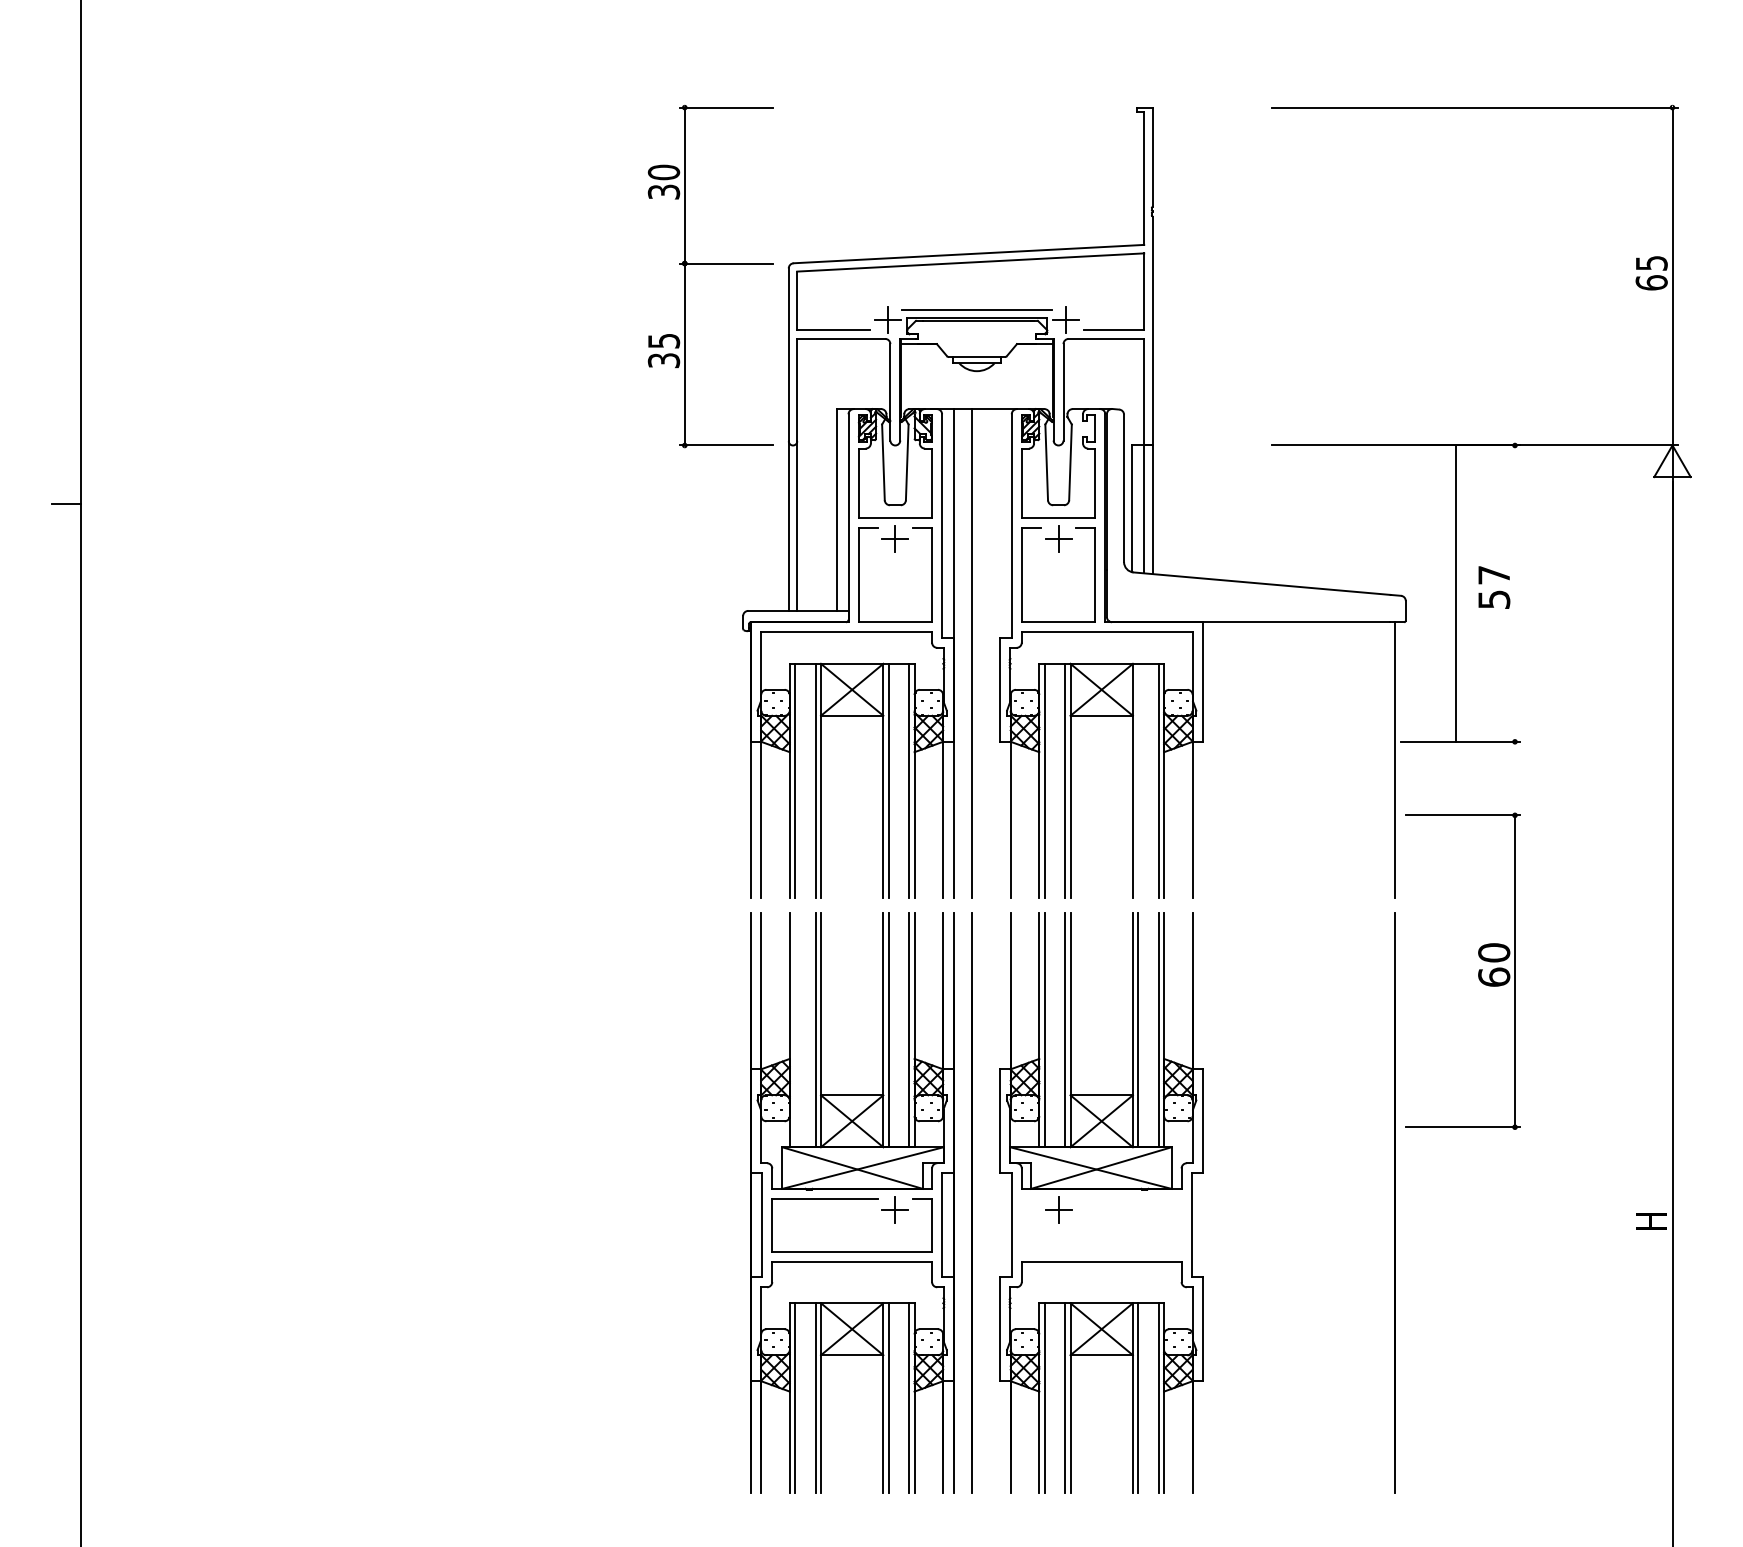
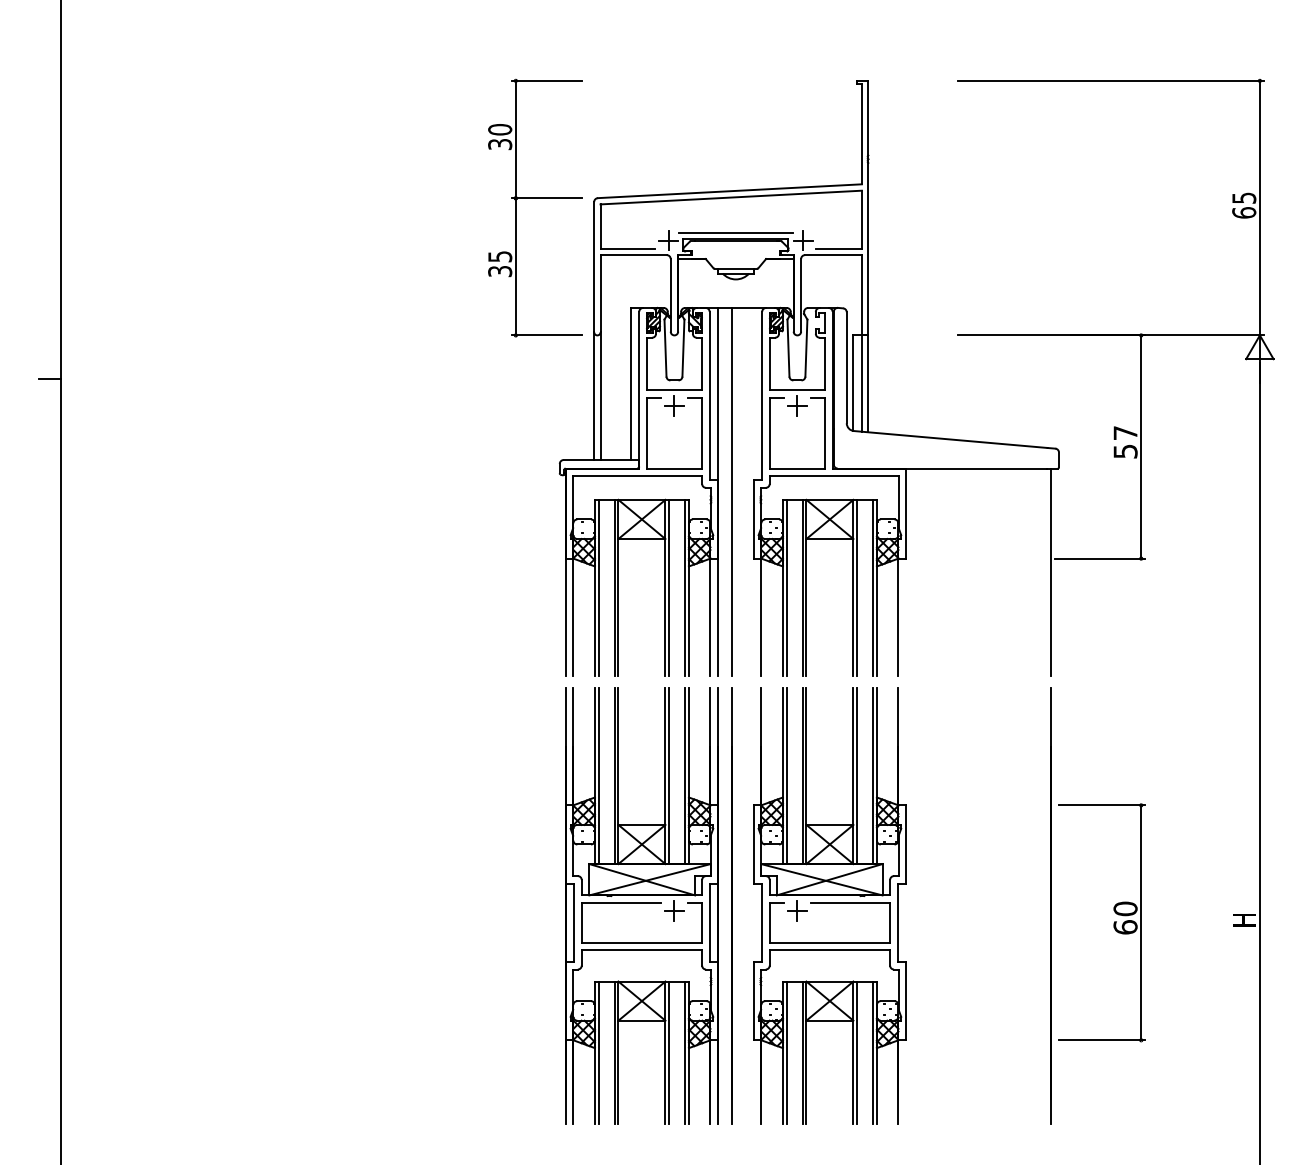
line: (1455, 593) -> (1140, 446), moved
line: (1138, 780) -> (857, 587), added
part: (1478, 971) -> (1113, 922), moved
line: (795, 1030) -> (599, 776), added
part: (1101, 1199) -> (829, 903), added

